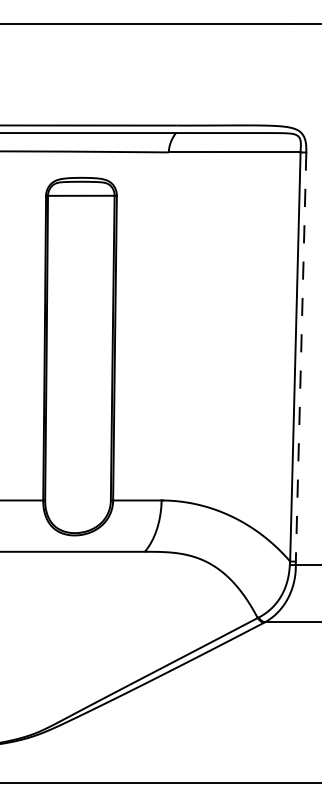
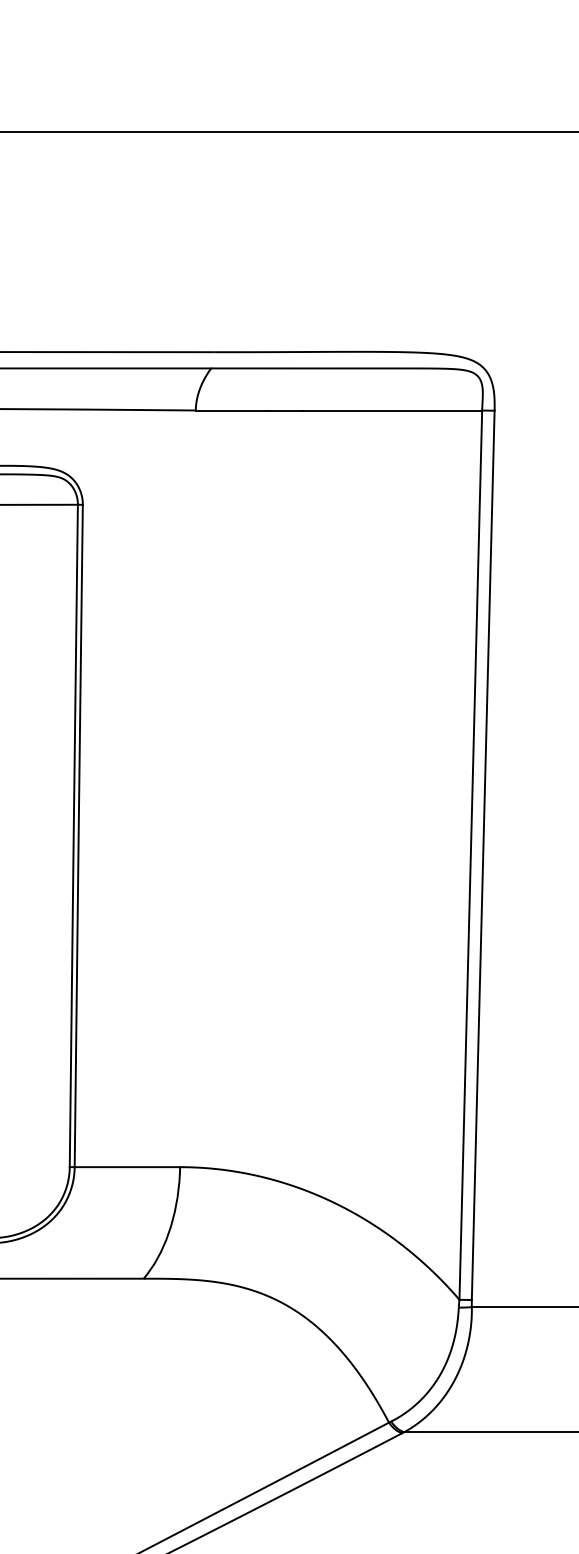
line: (301, 357) -> (484, 856), dashed -> solid

